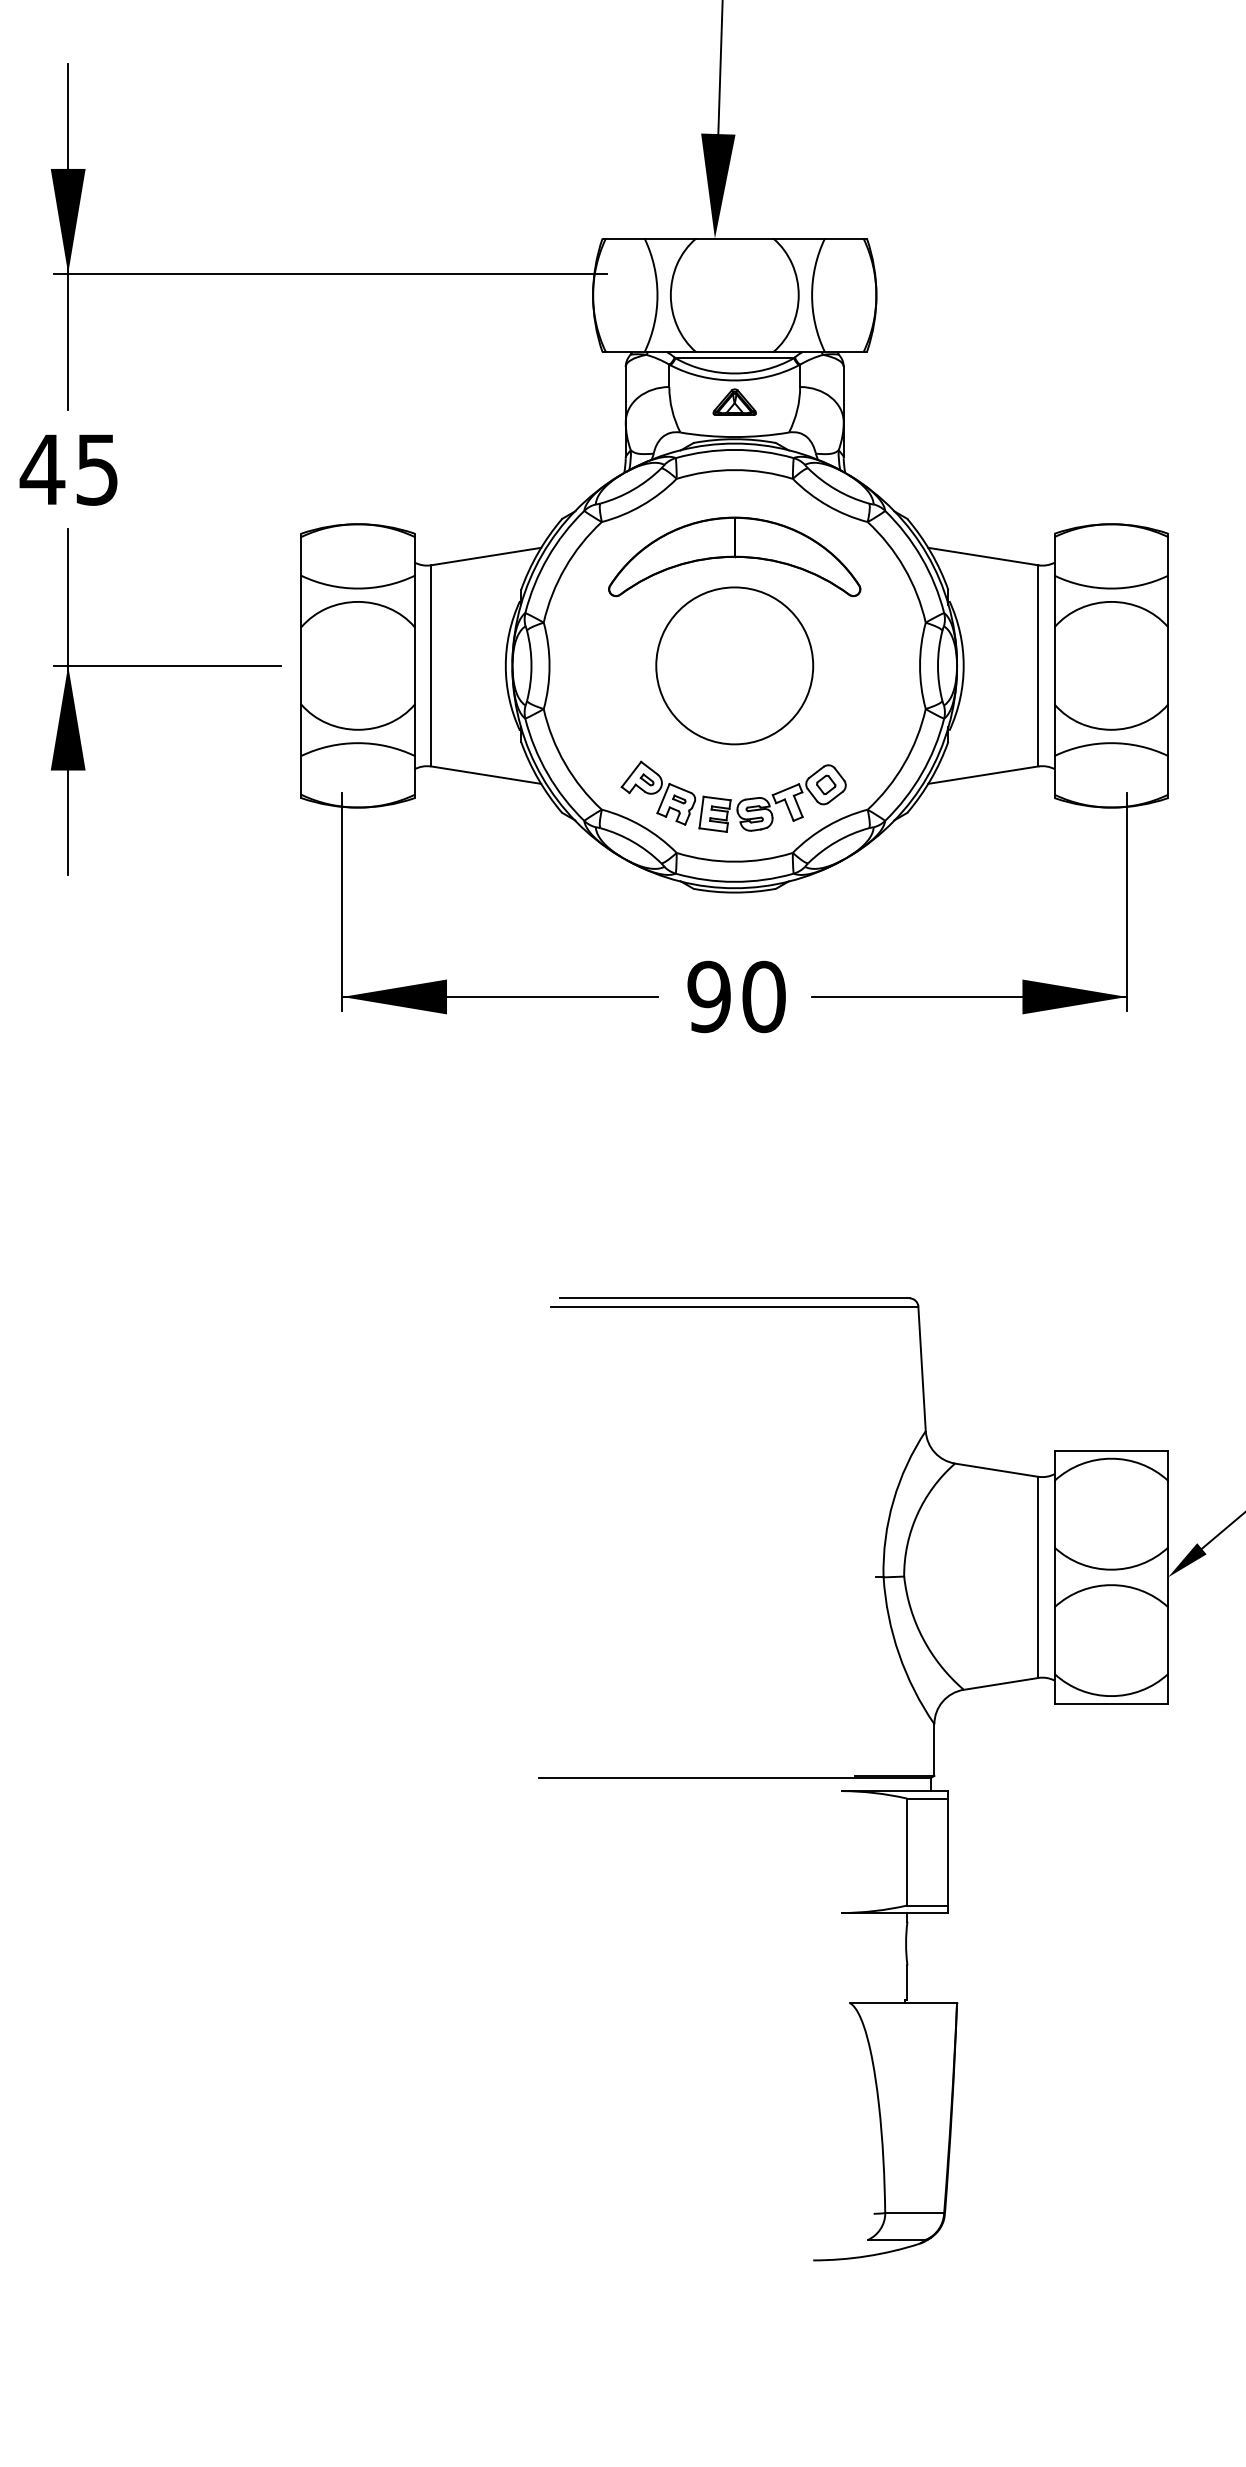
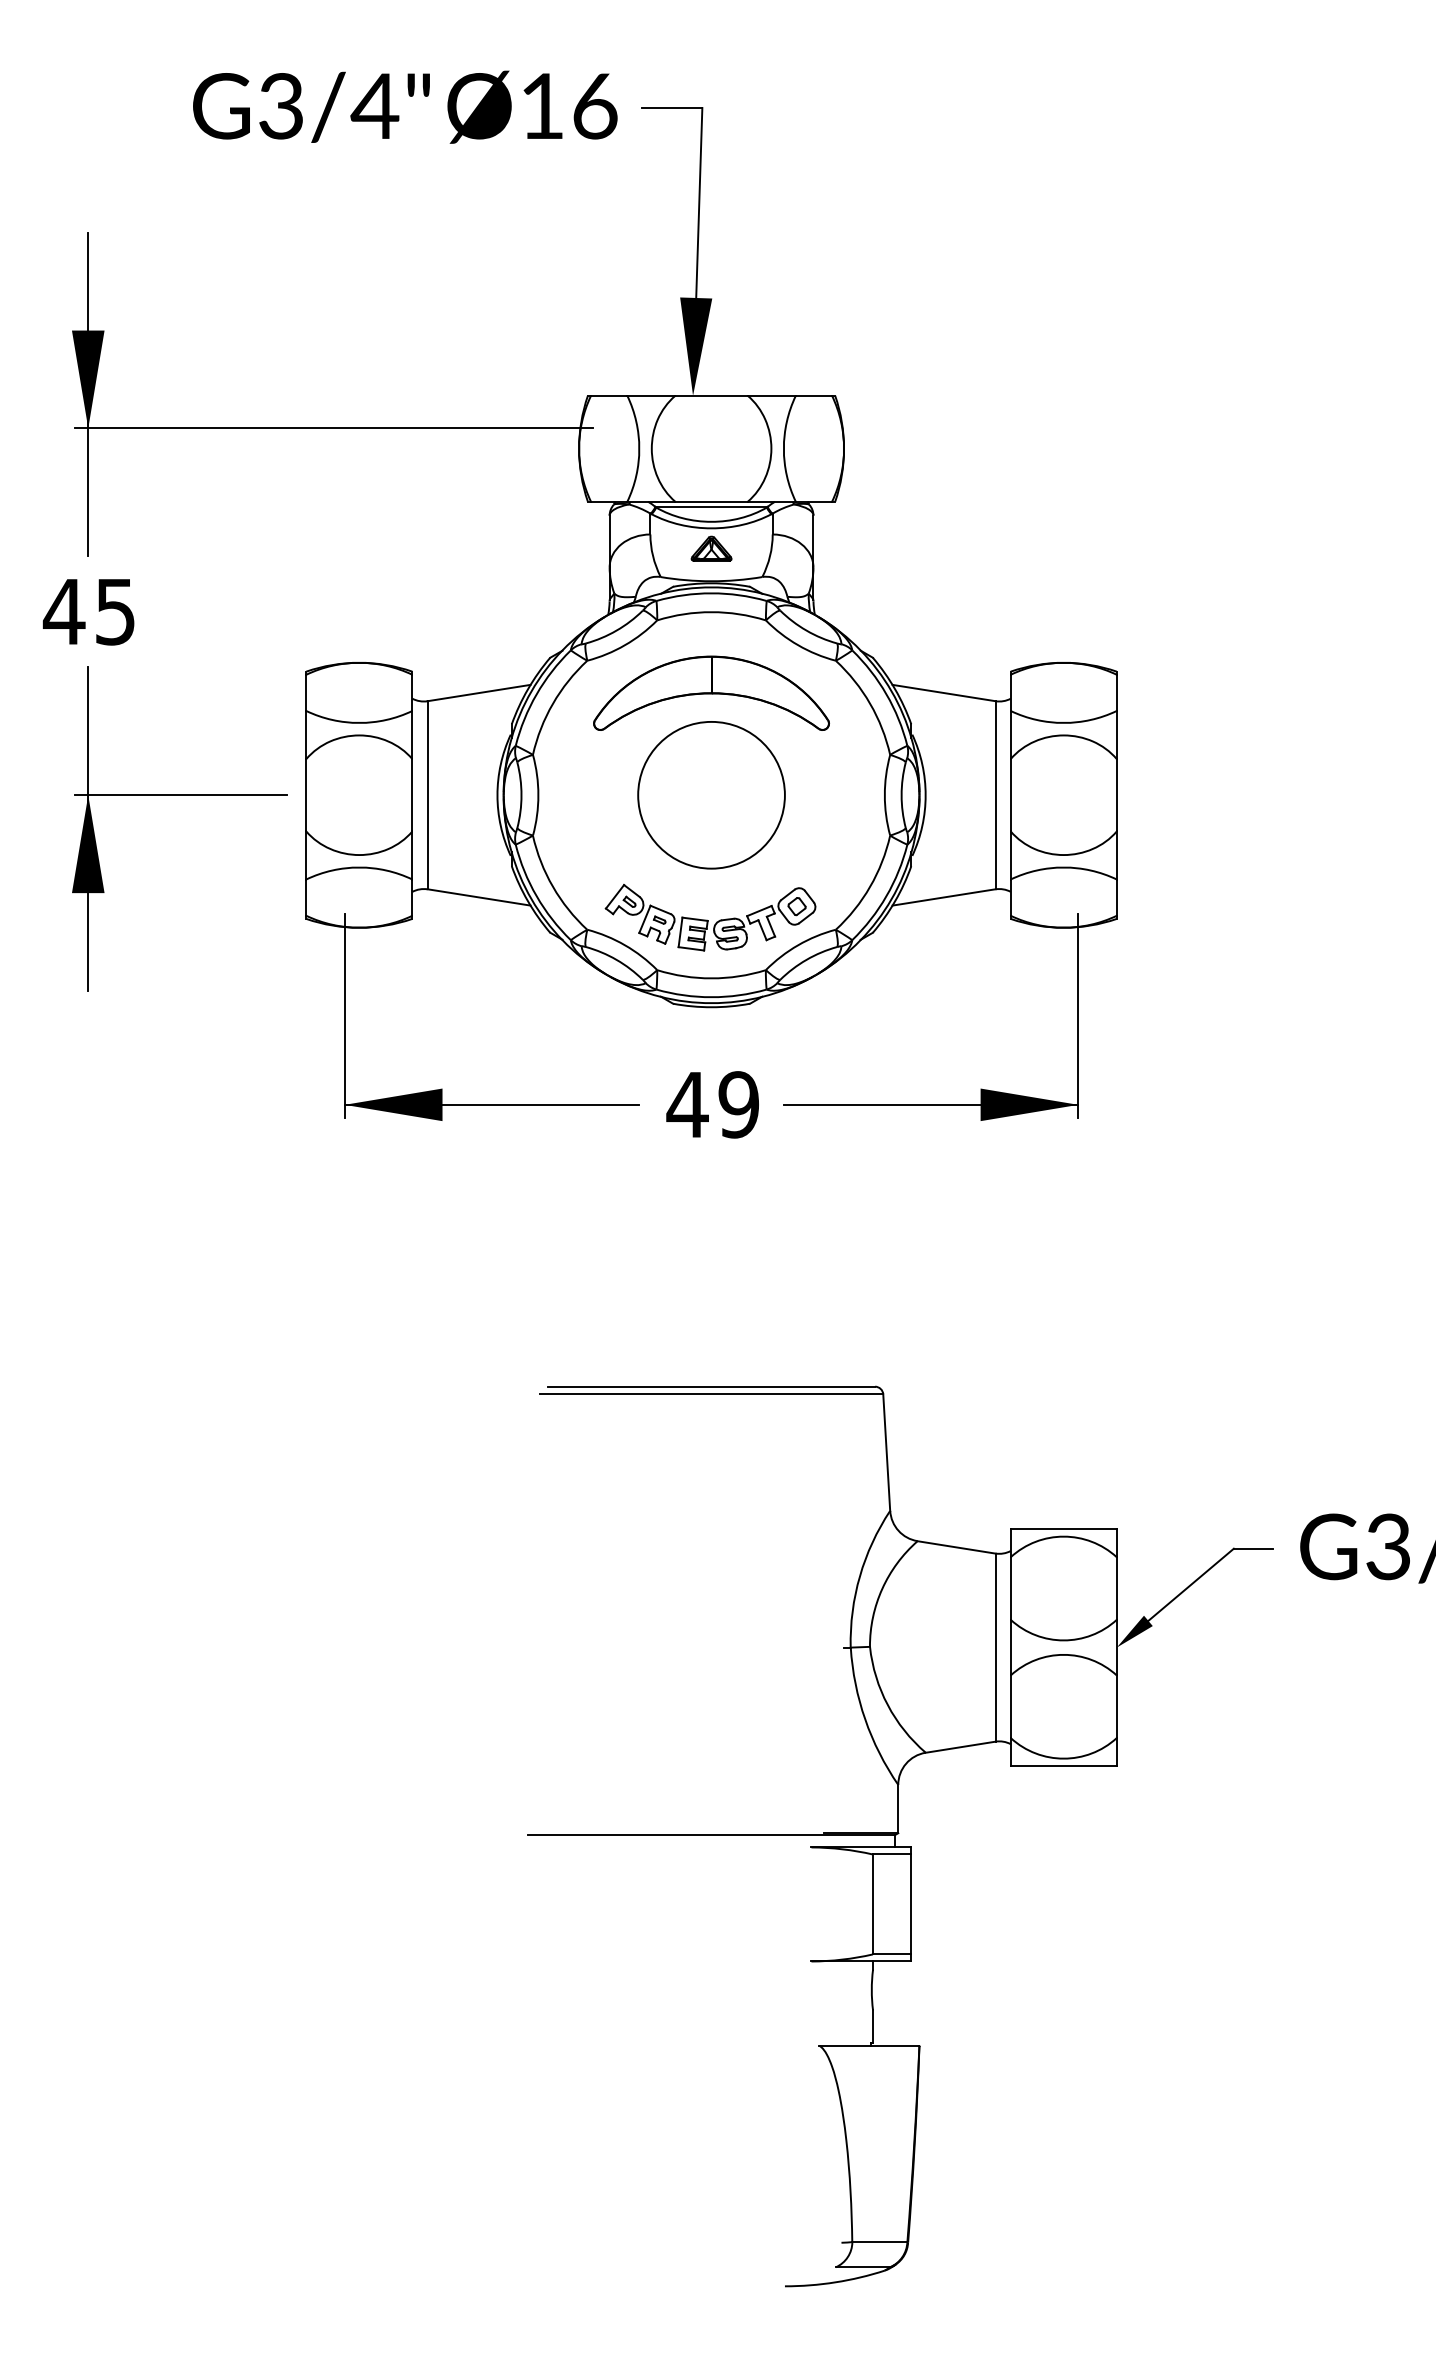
text: (735, 996) -> (712, 1104), 90 -> 49

